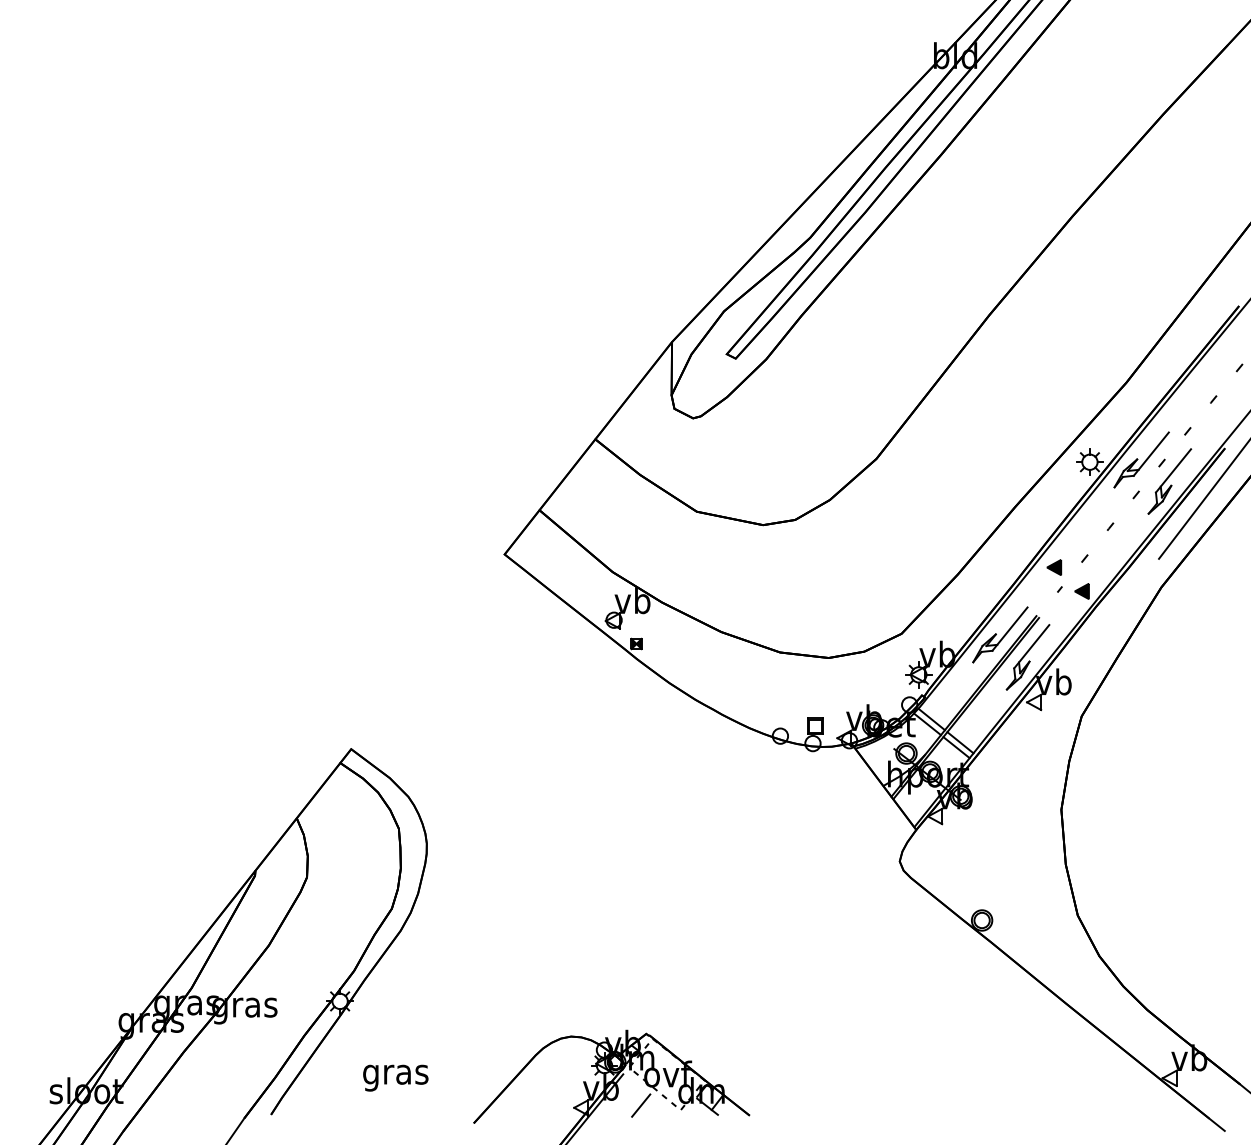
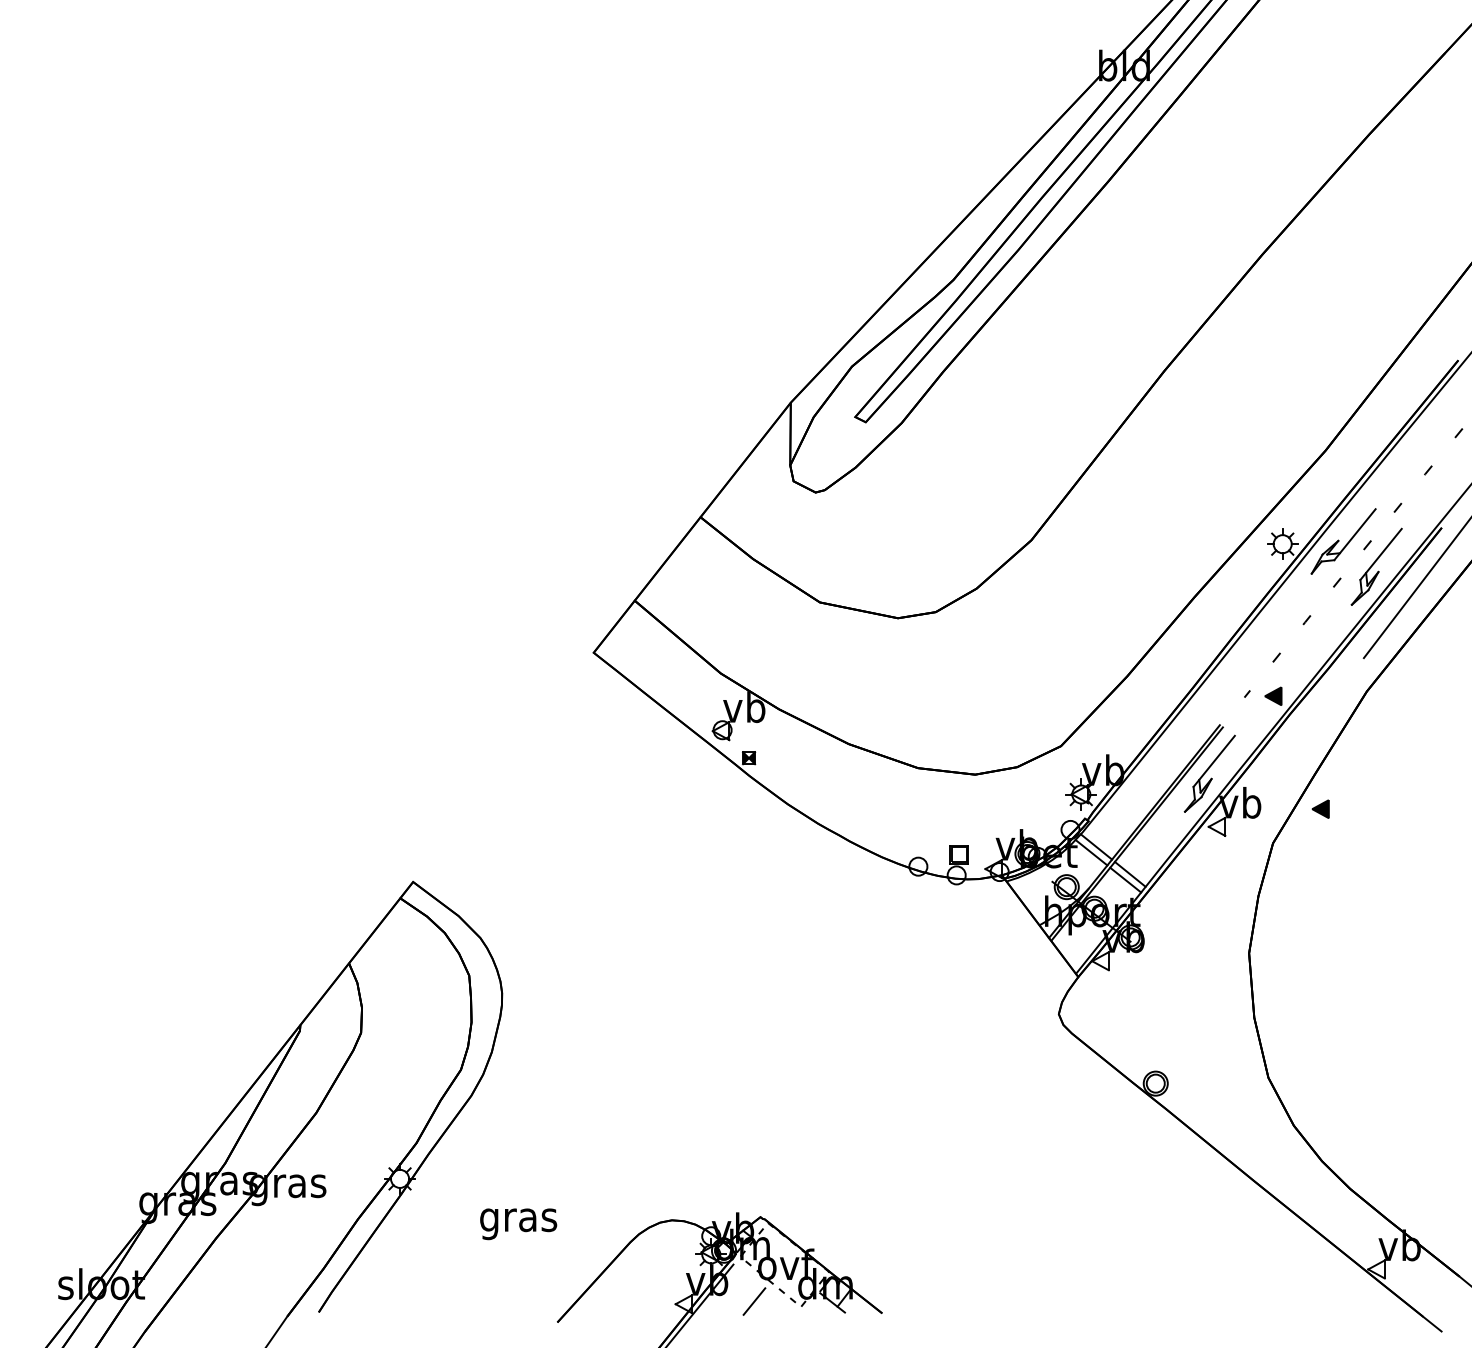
part: (1054, 566) -> (1320, 808), moved
part: (1000, 634) -> (1177, 747), removed
text: (395, 1078) -> (518, 1224), moved

